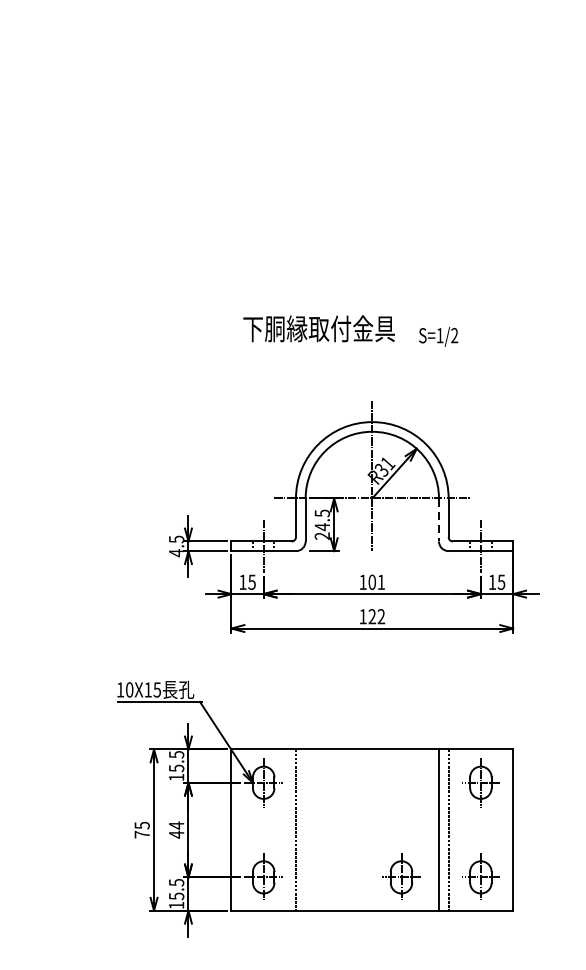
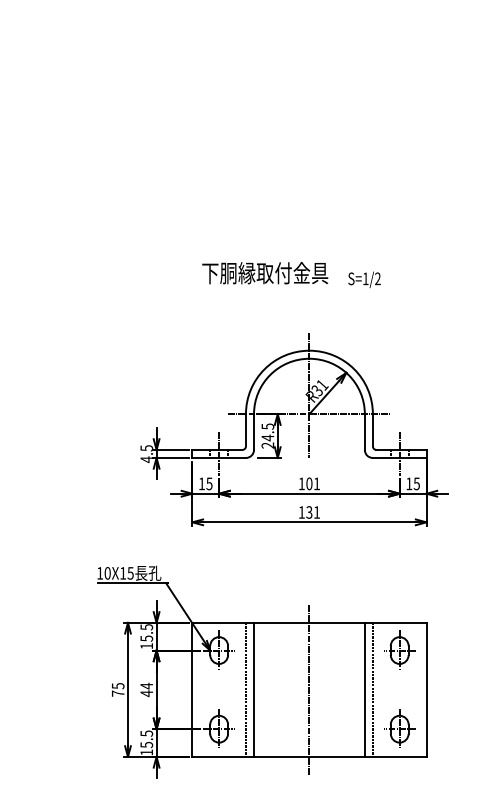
line: (438, 520) -> (364, 432), dashed -> solid
text: (377, 616) -> (313, 512), 122 -> 131
line: (306, 829) -> (254, 689), added
line: (372, 829) -> (309, 689), added
part: (401, 876) -> (333, 728), removed

